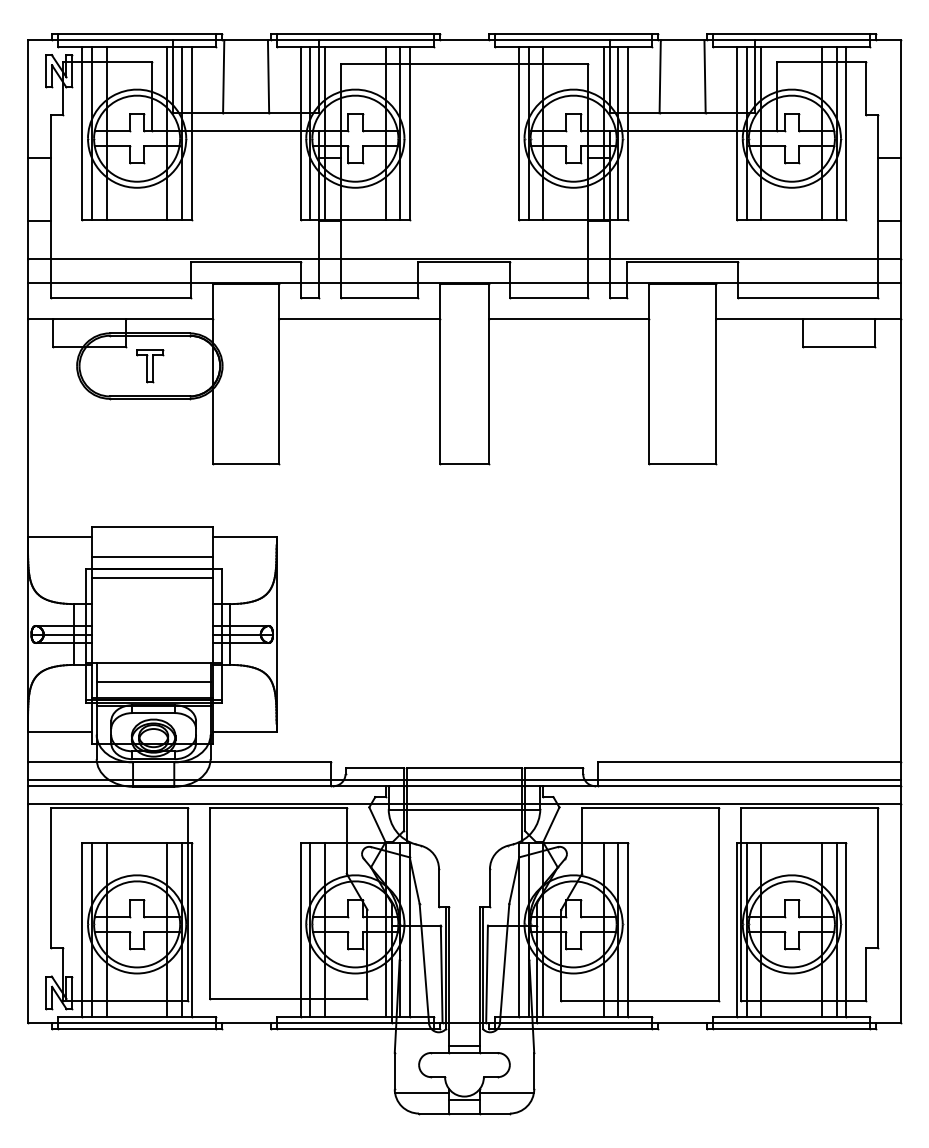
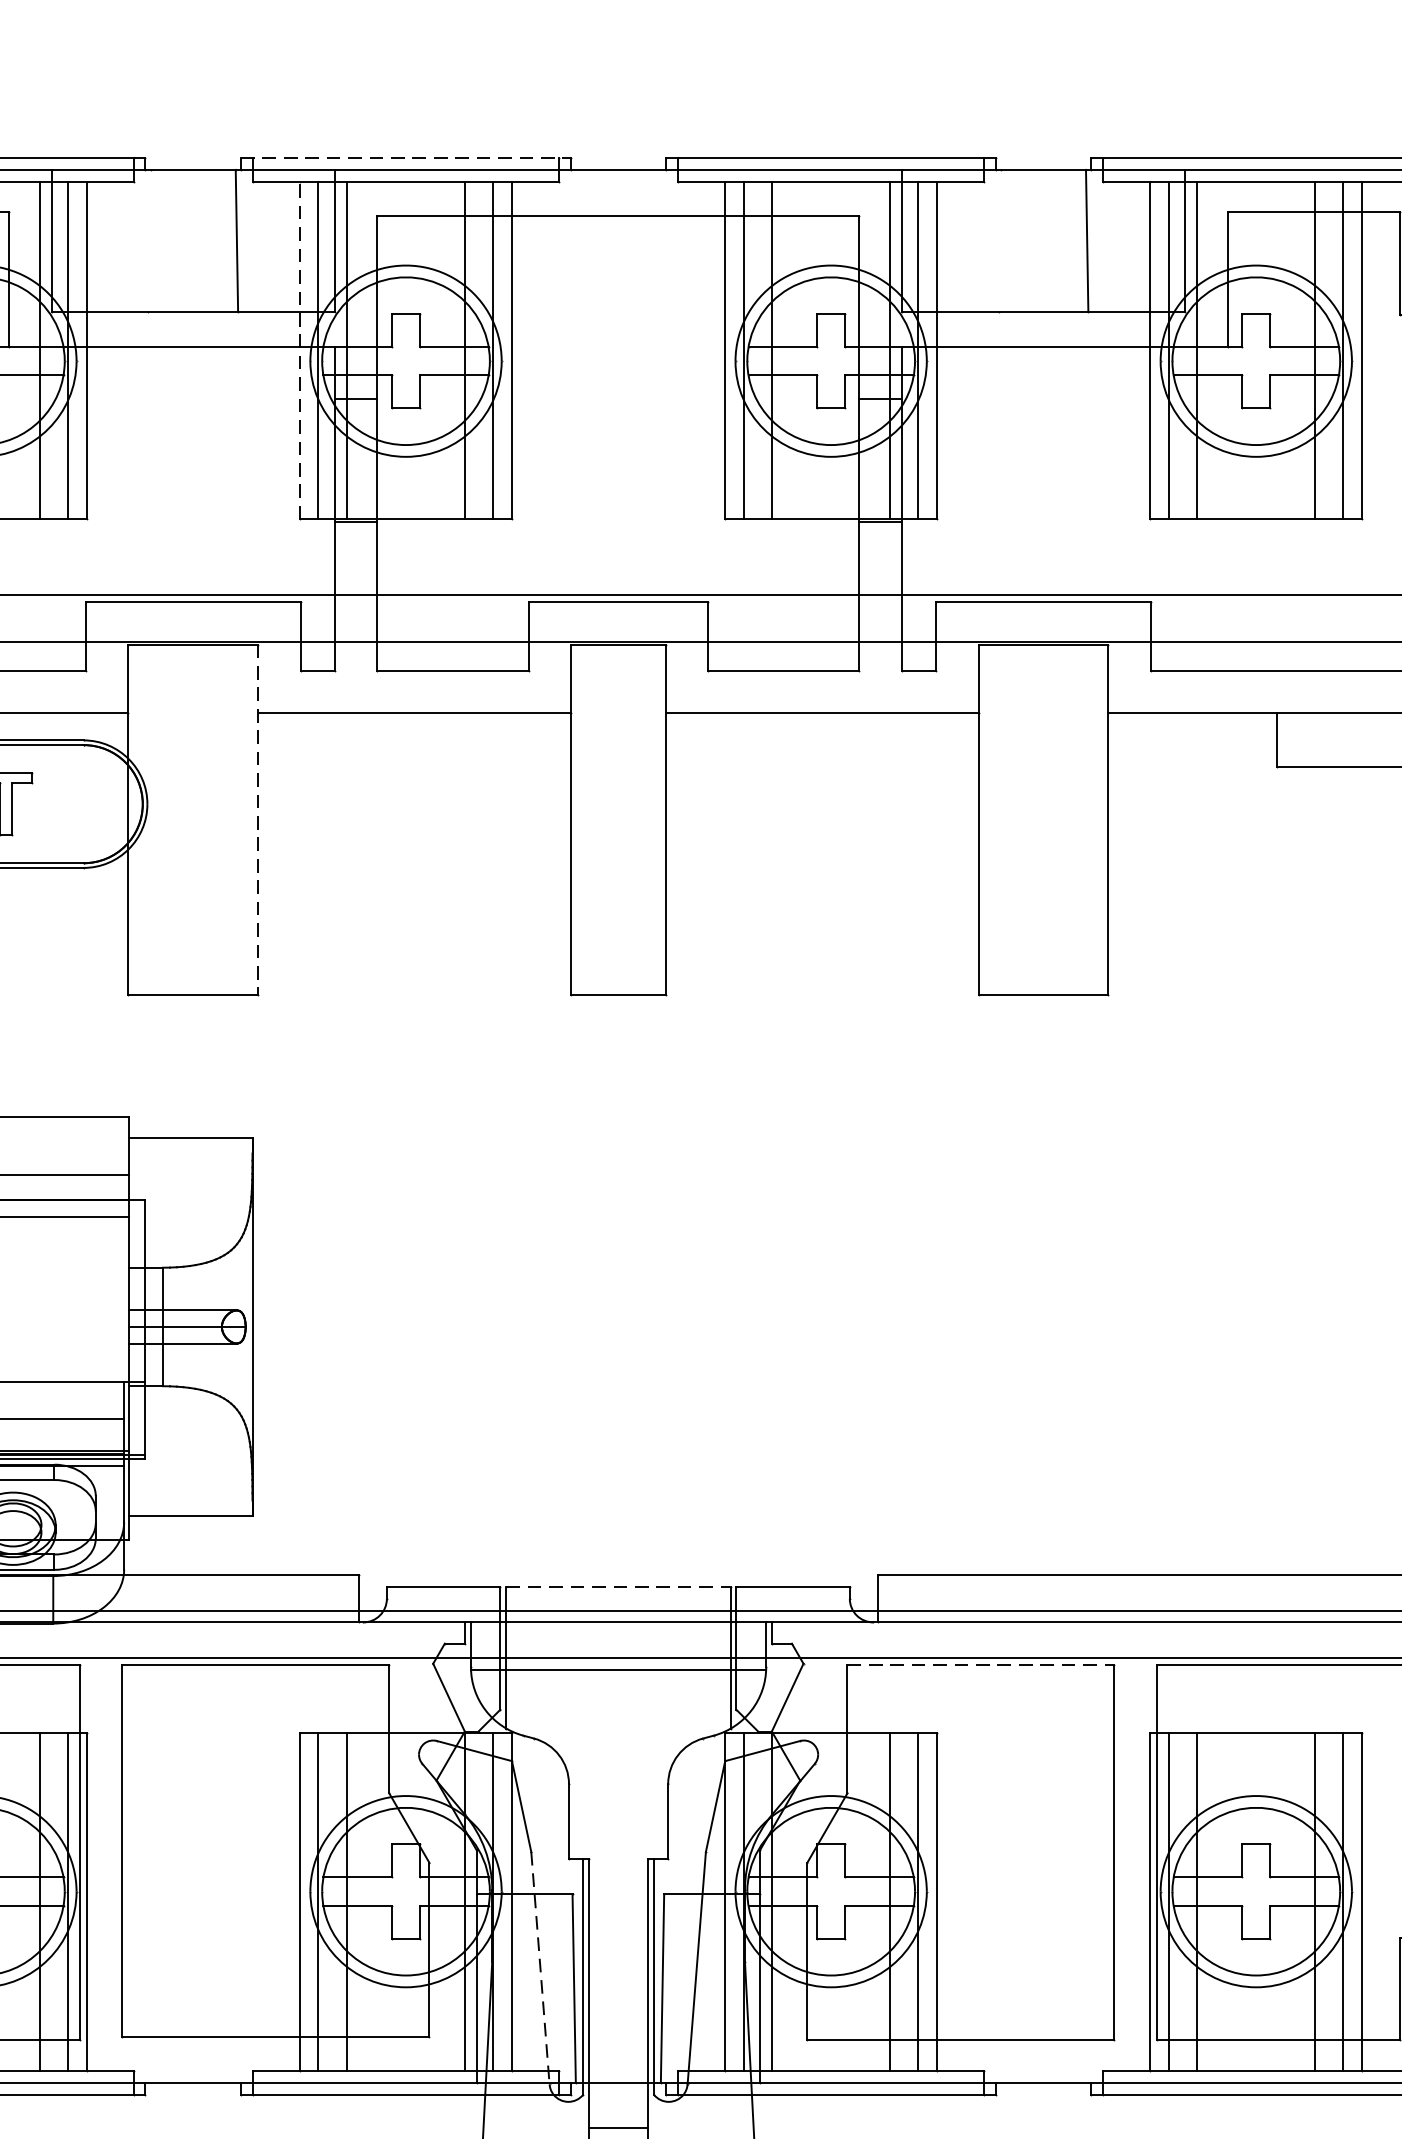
line: (355, 34) -> (406, 158), solid -> dashed
line: (223, 76) -> (149, 240), removed
line: (659, 76) -> (998, 240), removed
line: (300, 133) -> (299, 351), solid -> dashed
line: (279, 374) -> (258, 820), solid -> dashed
line: (464, 767) -> (618, 1586), solid -> dashed
line: (650, 808) -> (980, 1665), solid -> dashed
line: (424, 963) -> (540, 1967), solid -> dashed

